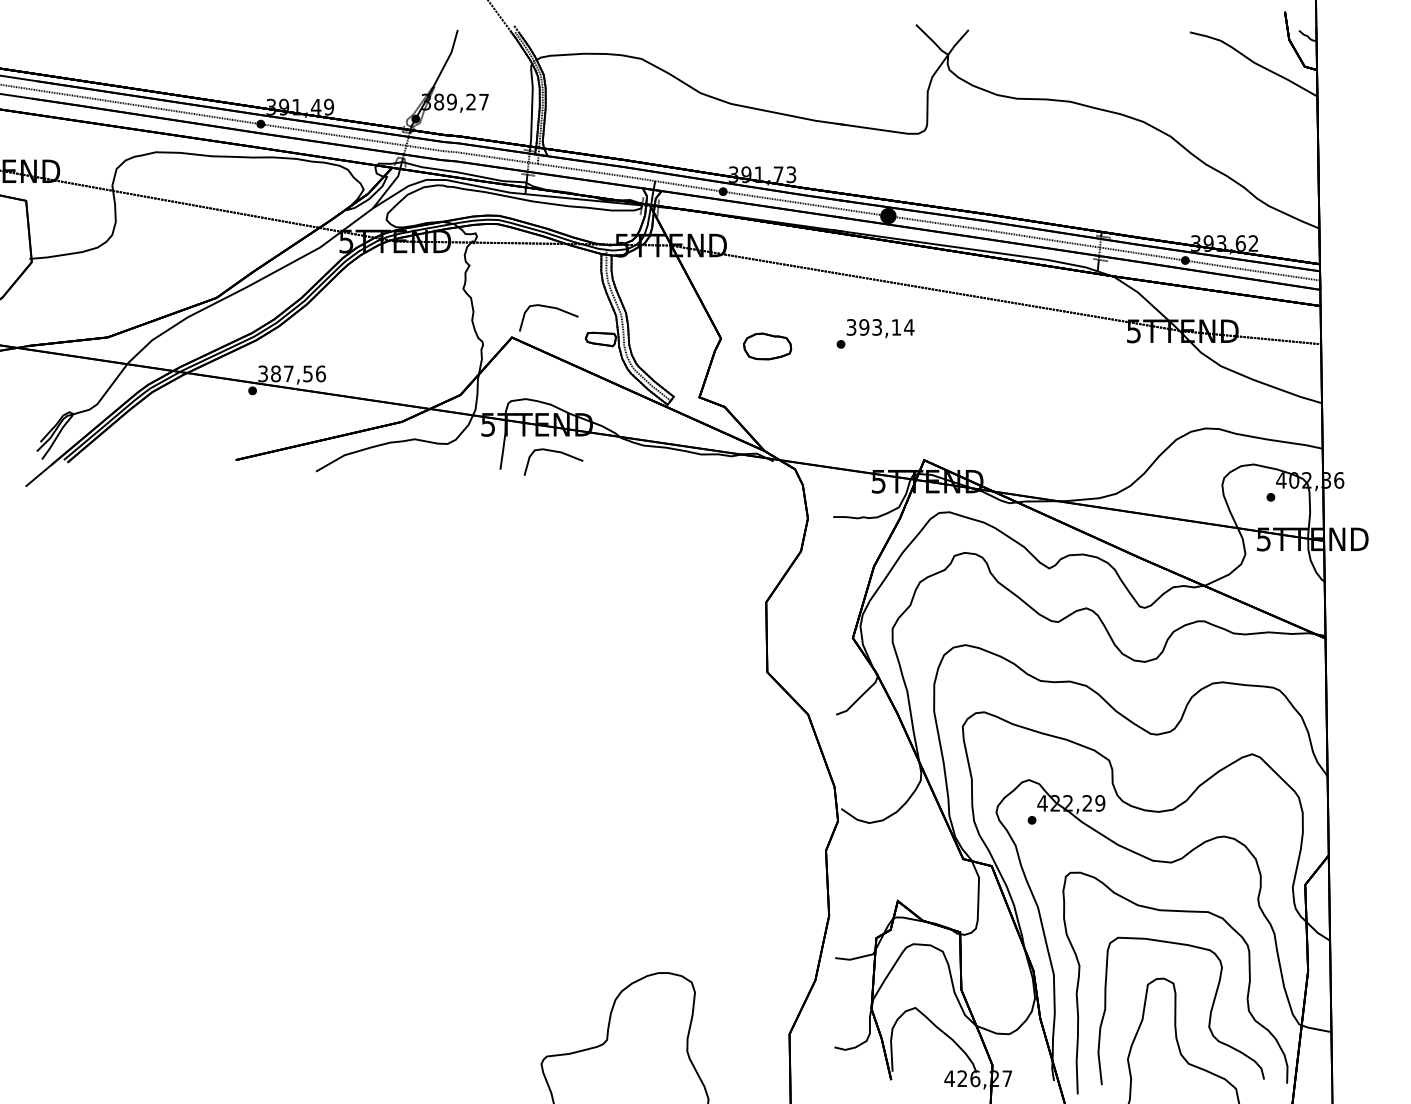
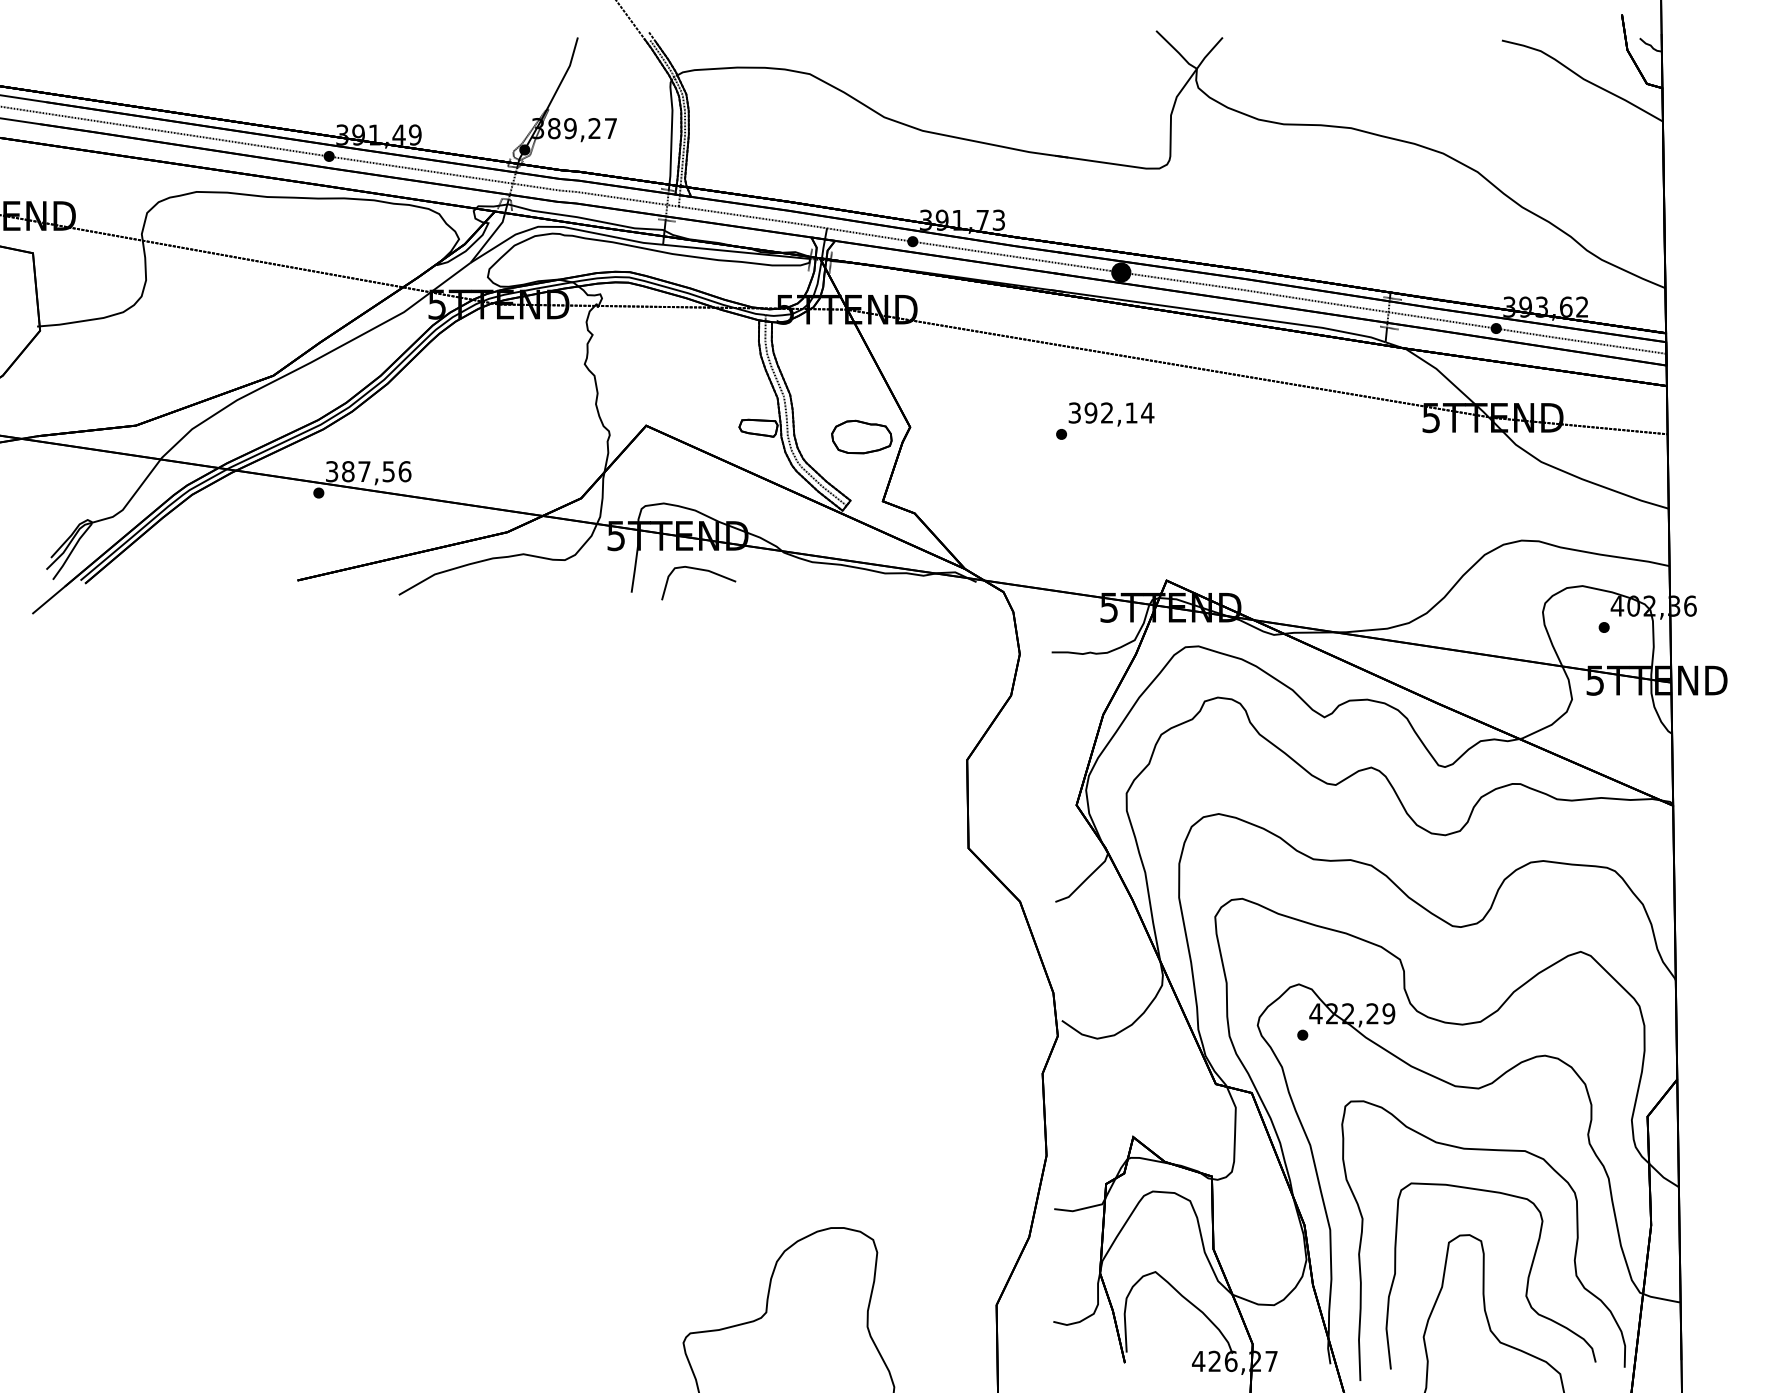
part: (549, 308) -> (693, 388), removed
text: (877, 327) -> (1107, 412), 393,14 -> 392,14
part: (767, 346) -> (861, 436), moved

